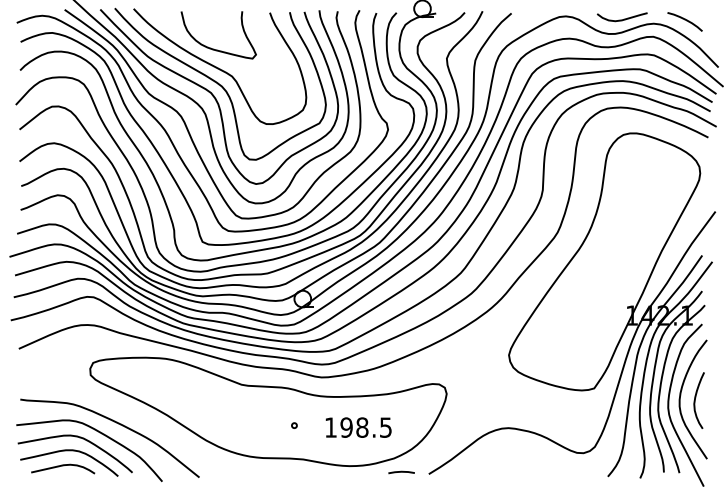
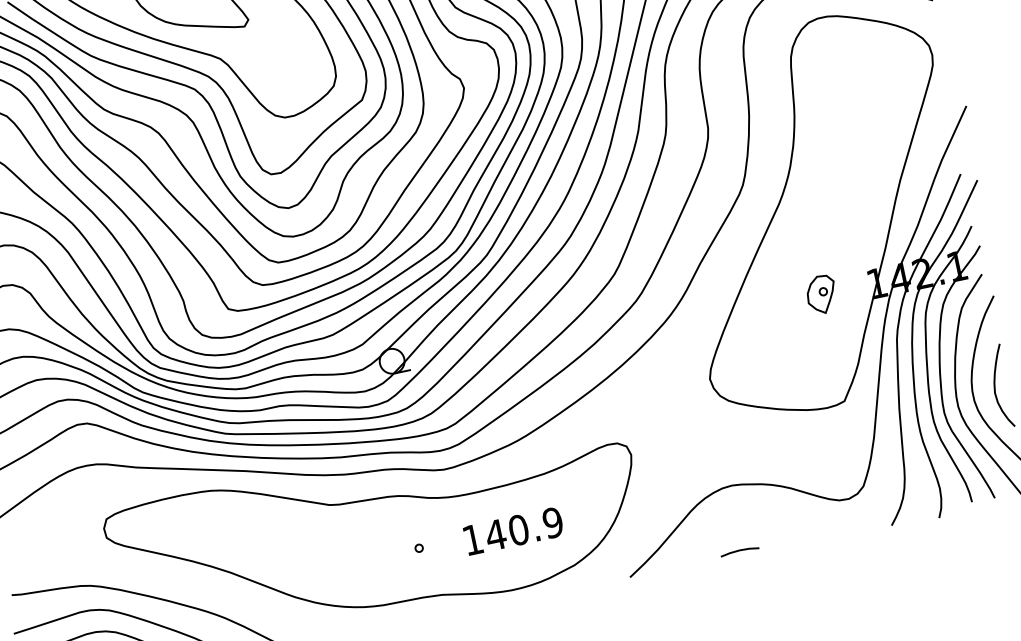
part: (593, 315) -> (820, 295), added
text: (366, 427) -> (524, 528), 198.5 -> 140.9
line: (401, 472) -> (739, 551), moved

